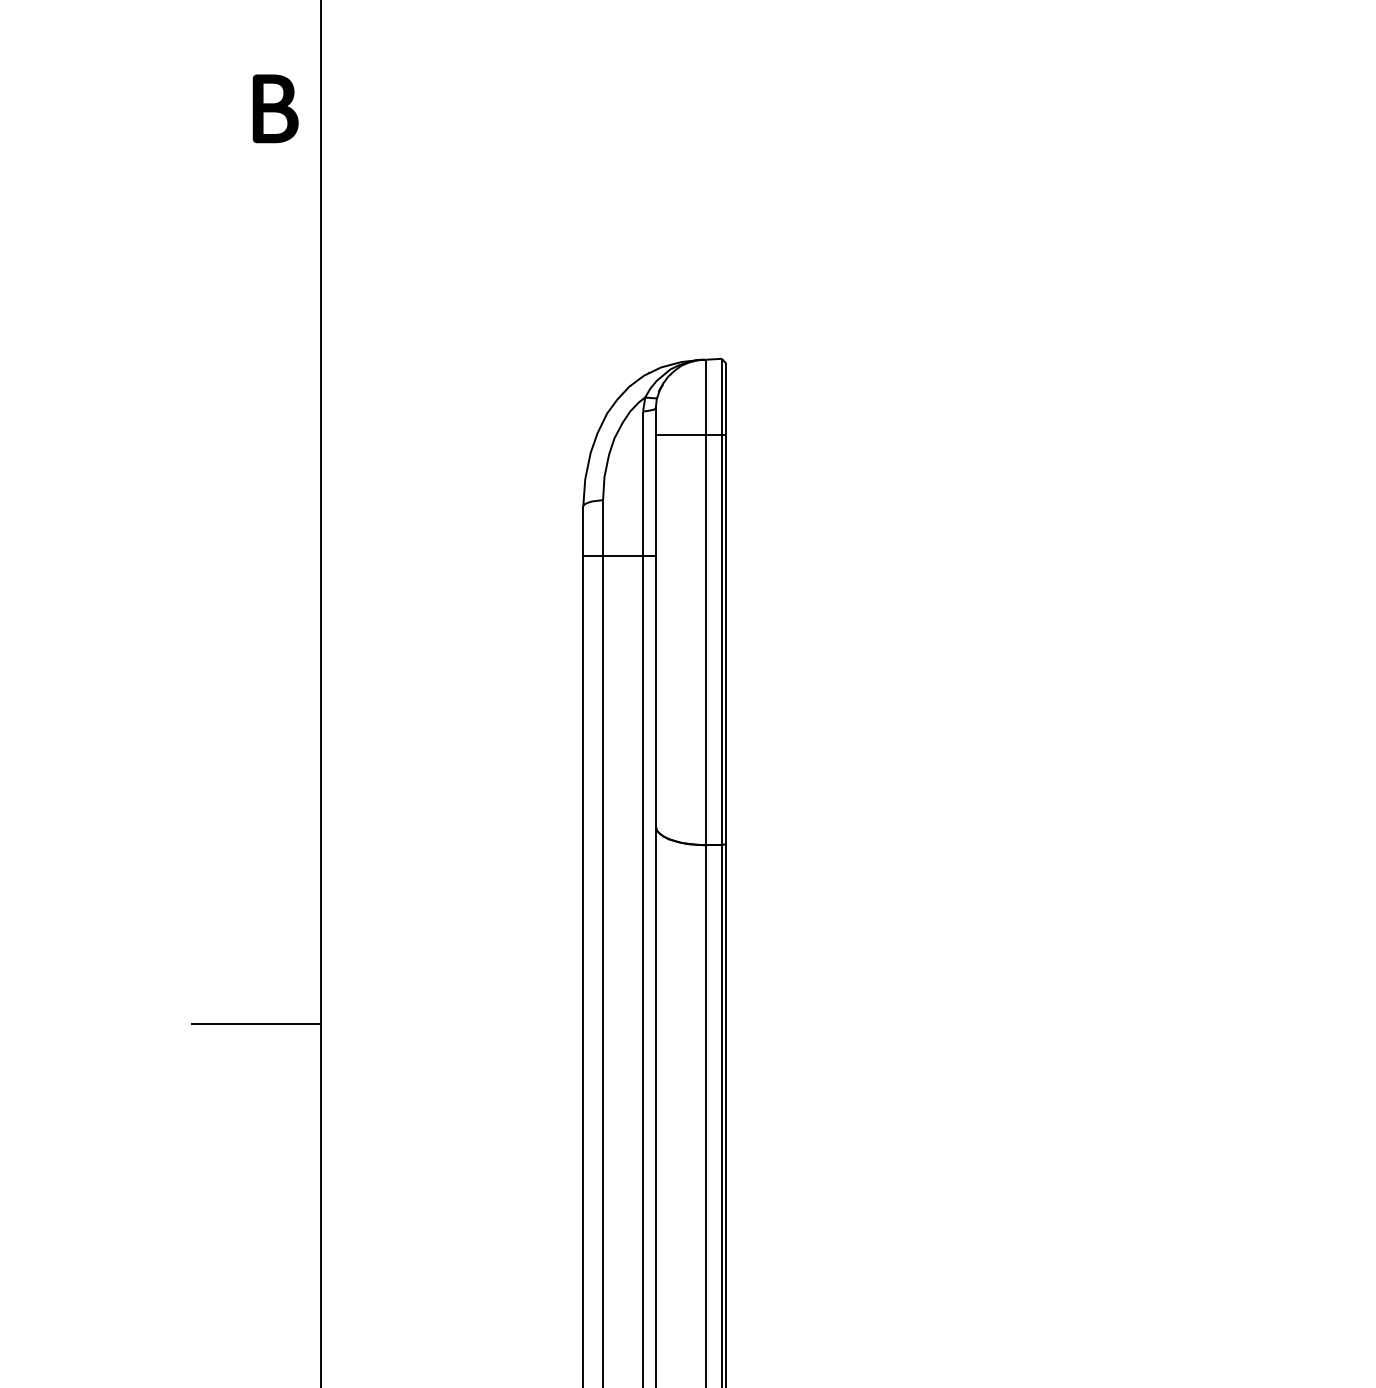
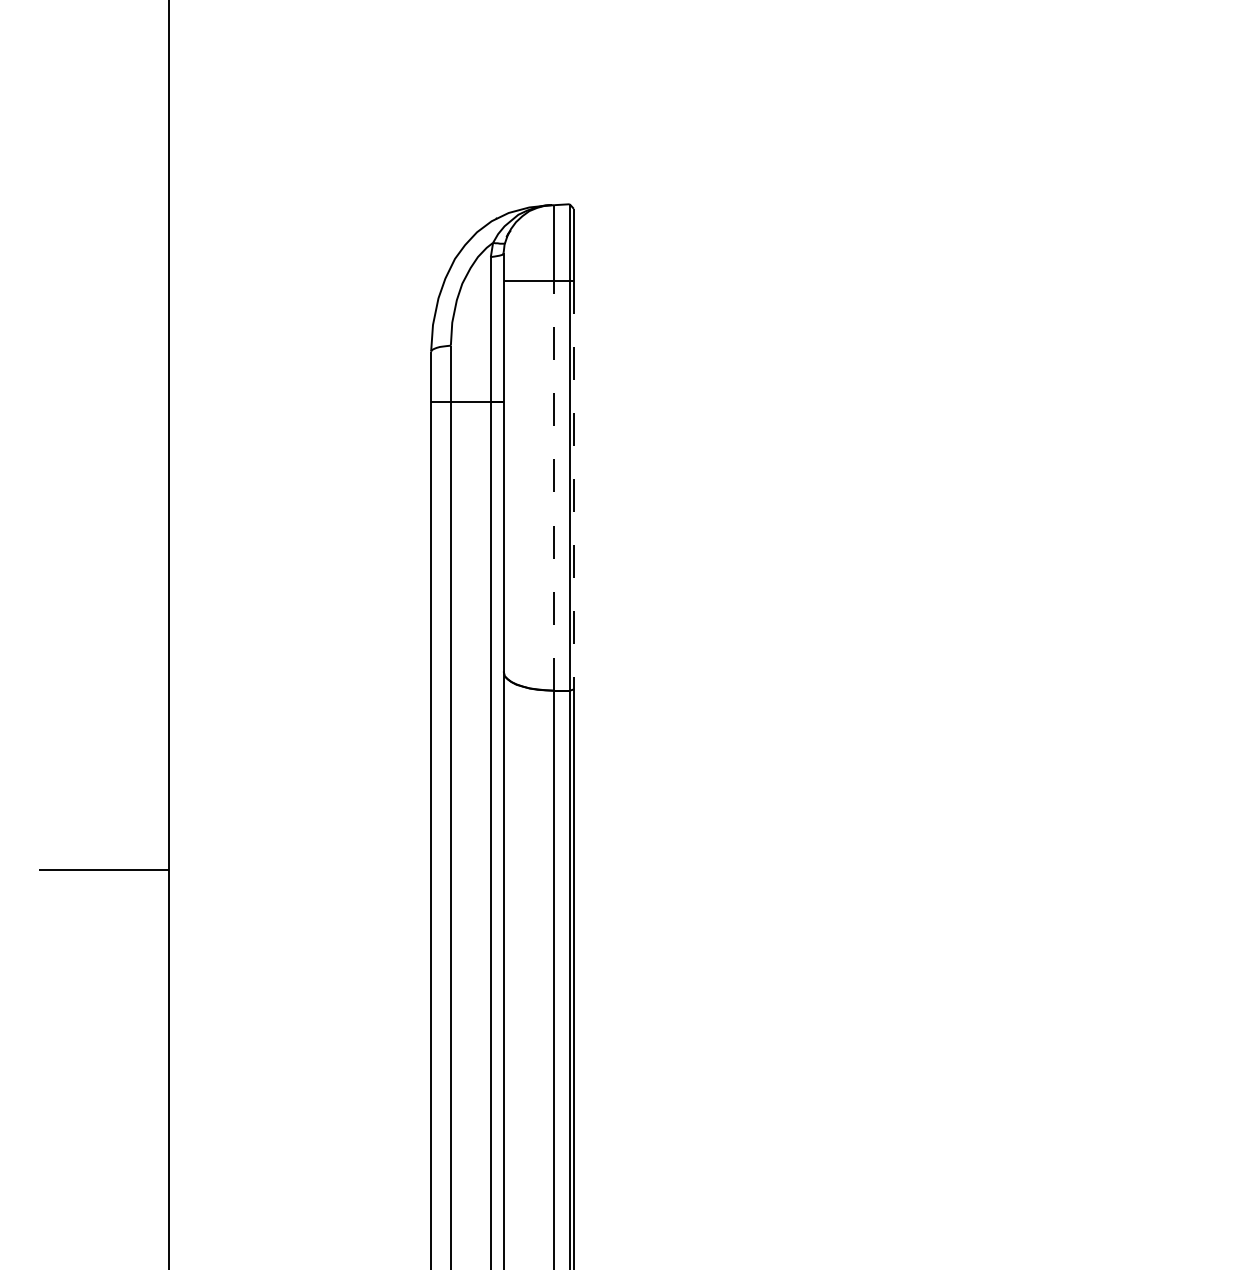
line: (706, 640) -> (554, 485), solid -> dashed
line: (726, 640) -> (574, 485), solid -> dashed

